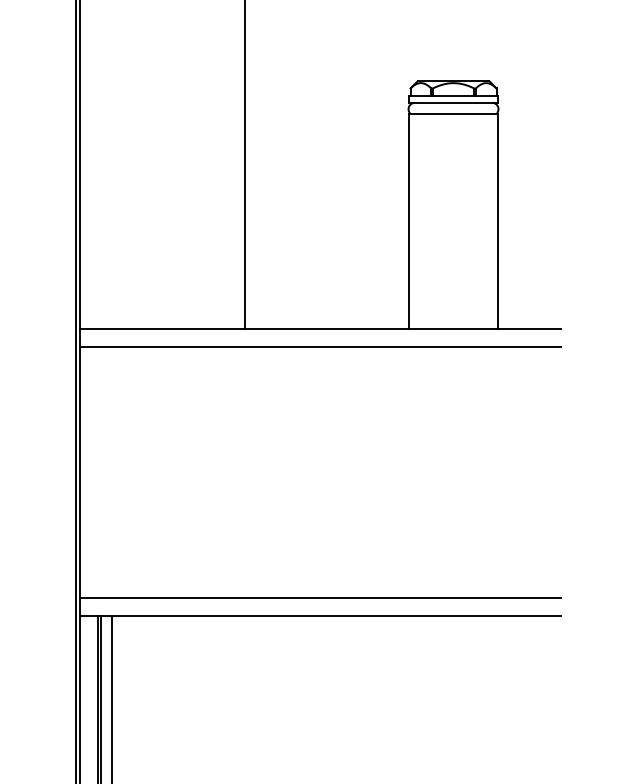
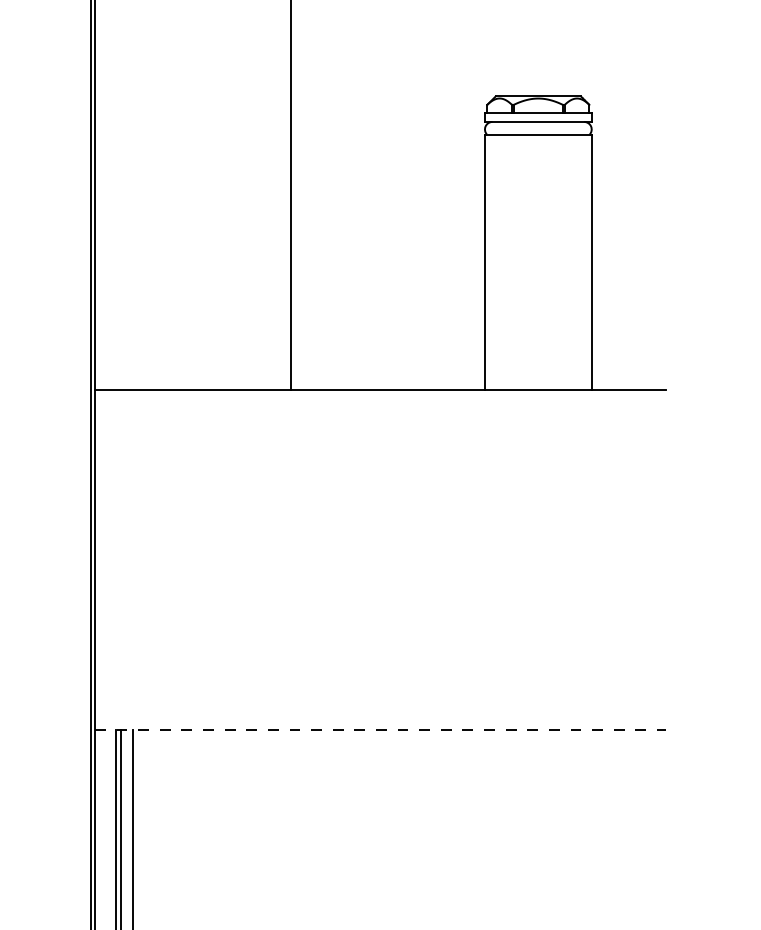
line: (320, 346) -> (380, 411), removed
line: (320, 597) -> (380, 708), removed
line: (320, 615) -> (380, 730), solid -> dashed

